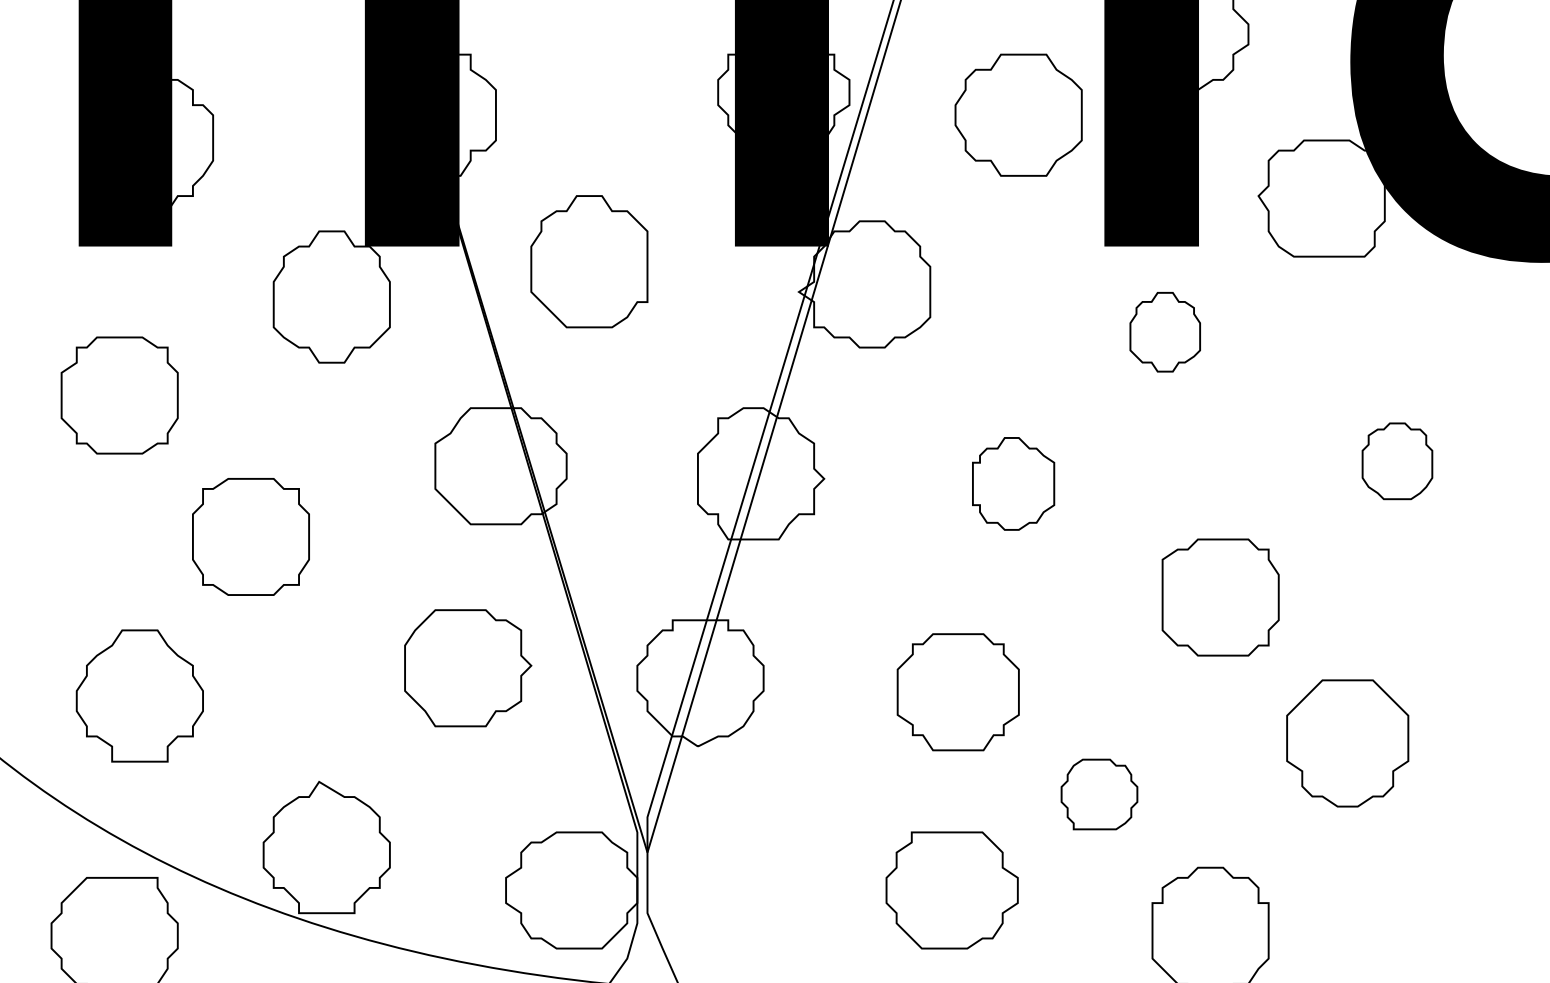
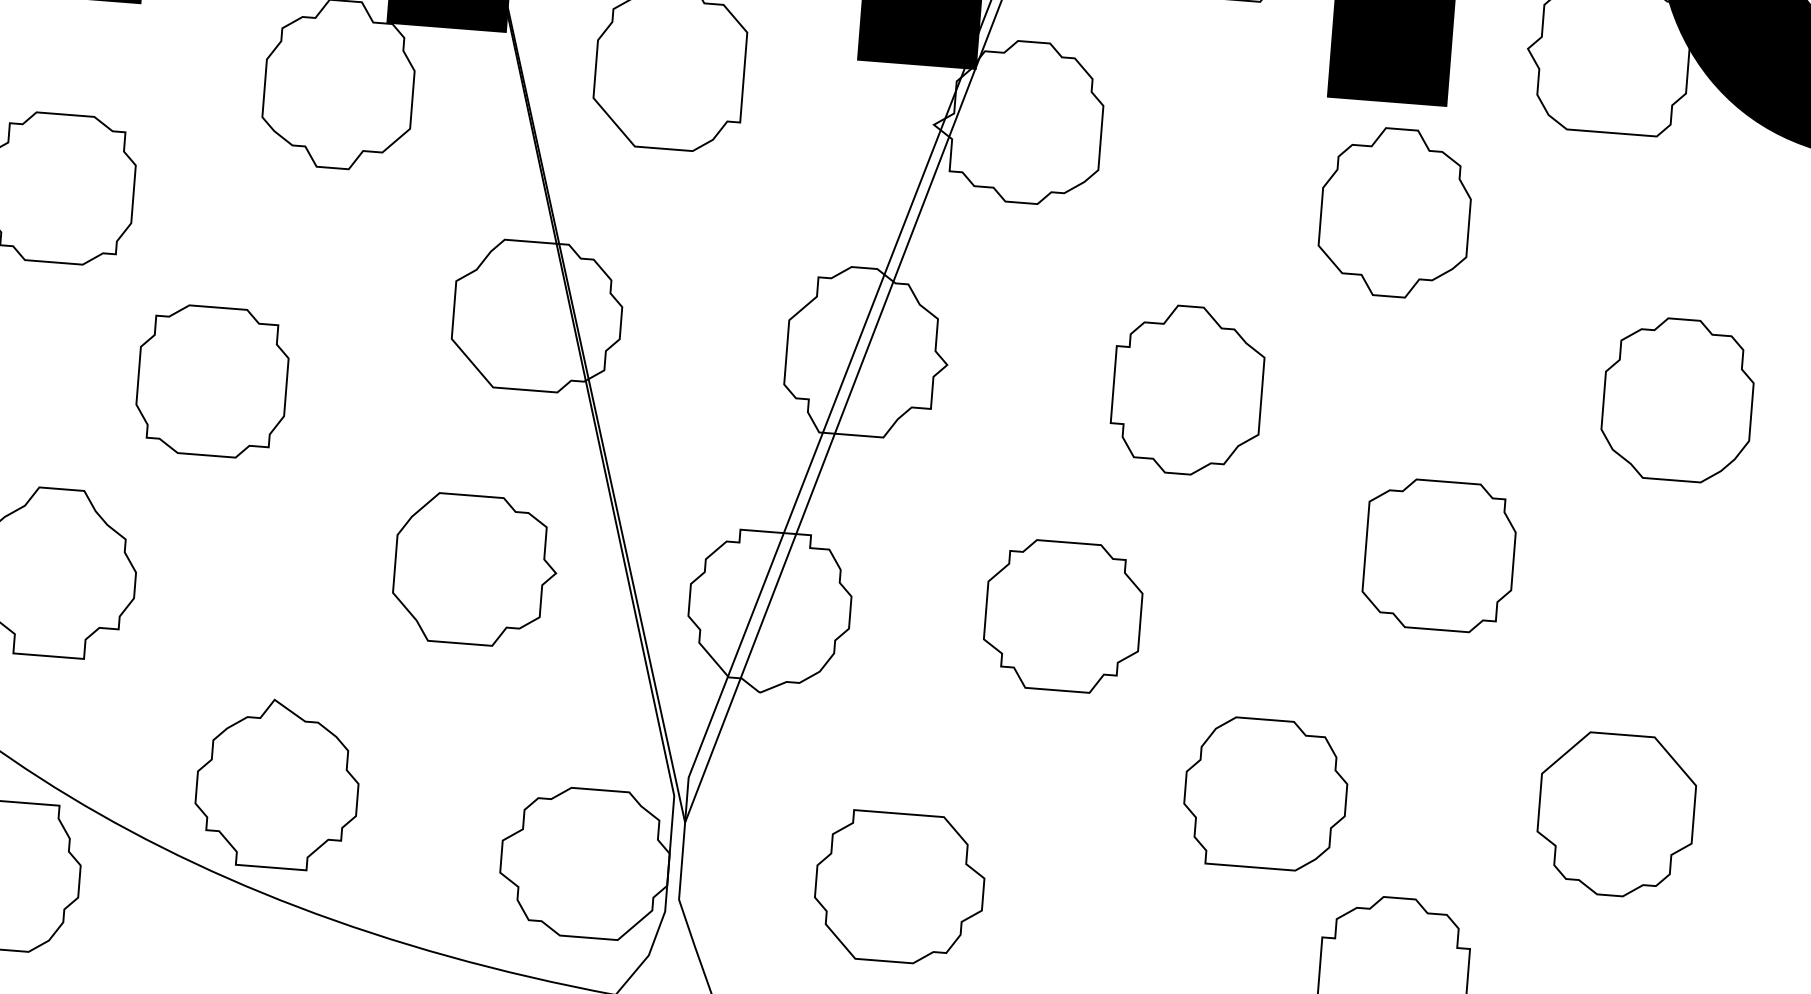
part: (1165, 331) -> (1396, 211), size x1.67
part: (1397, 461) -> (1678, 400), size x1.67
part: (1013, 483) -> (1187, 389), size x1.43
part: (957, 692) -> (1062, 616), moved
part: (1347, 743) -> (1616, 815), moved
part: (1099, 794) -> (1265, 793), size x1.67
part: (951, 890) -> (898, 887), moved

